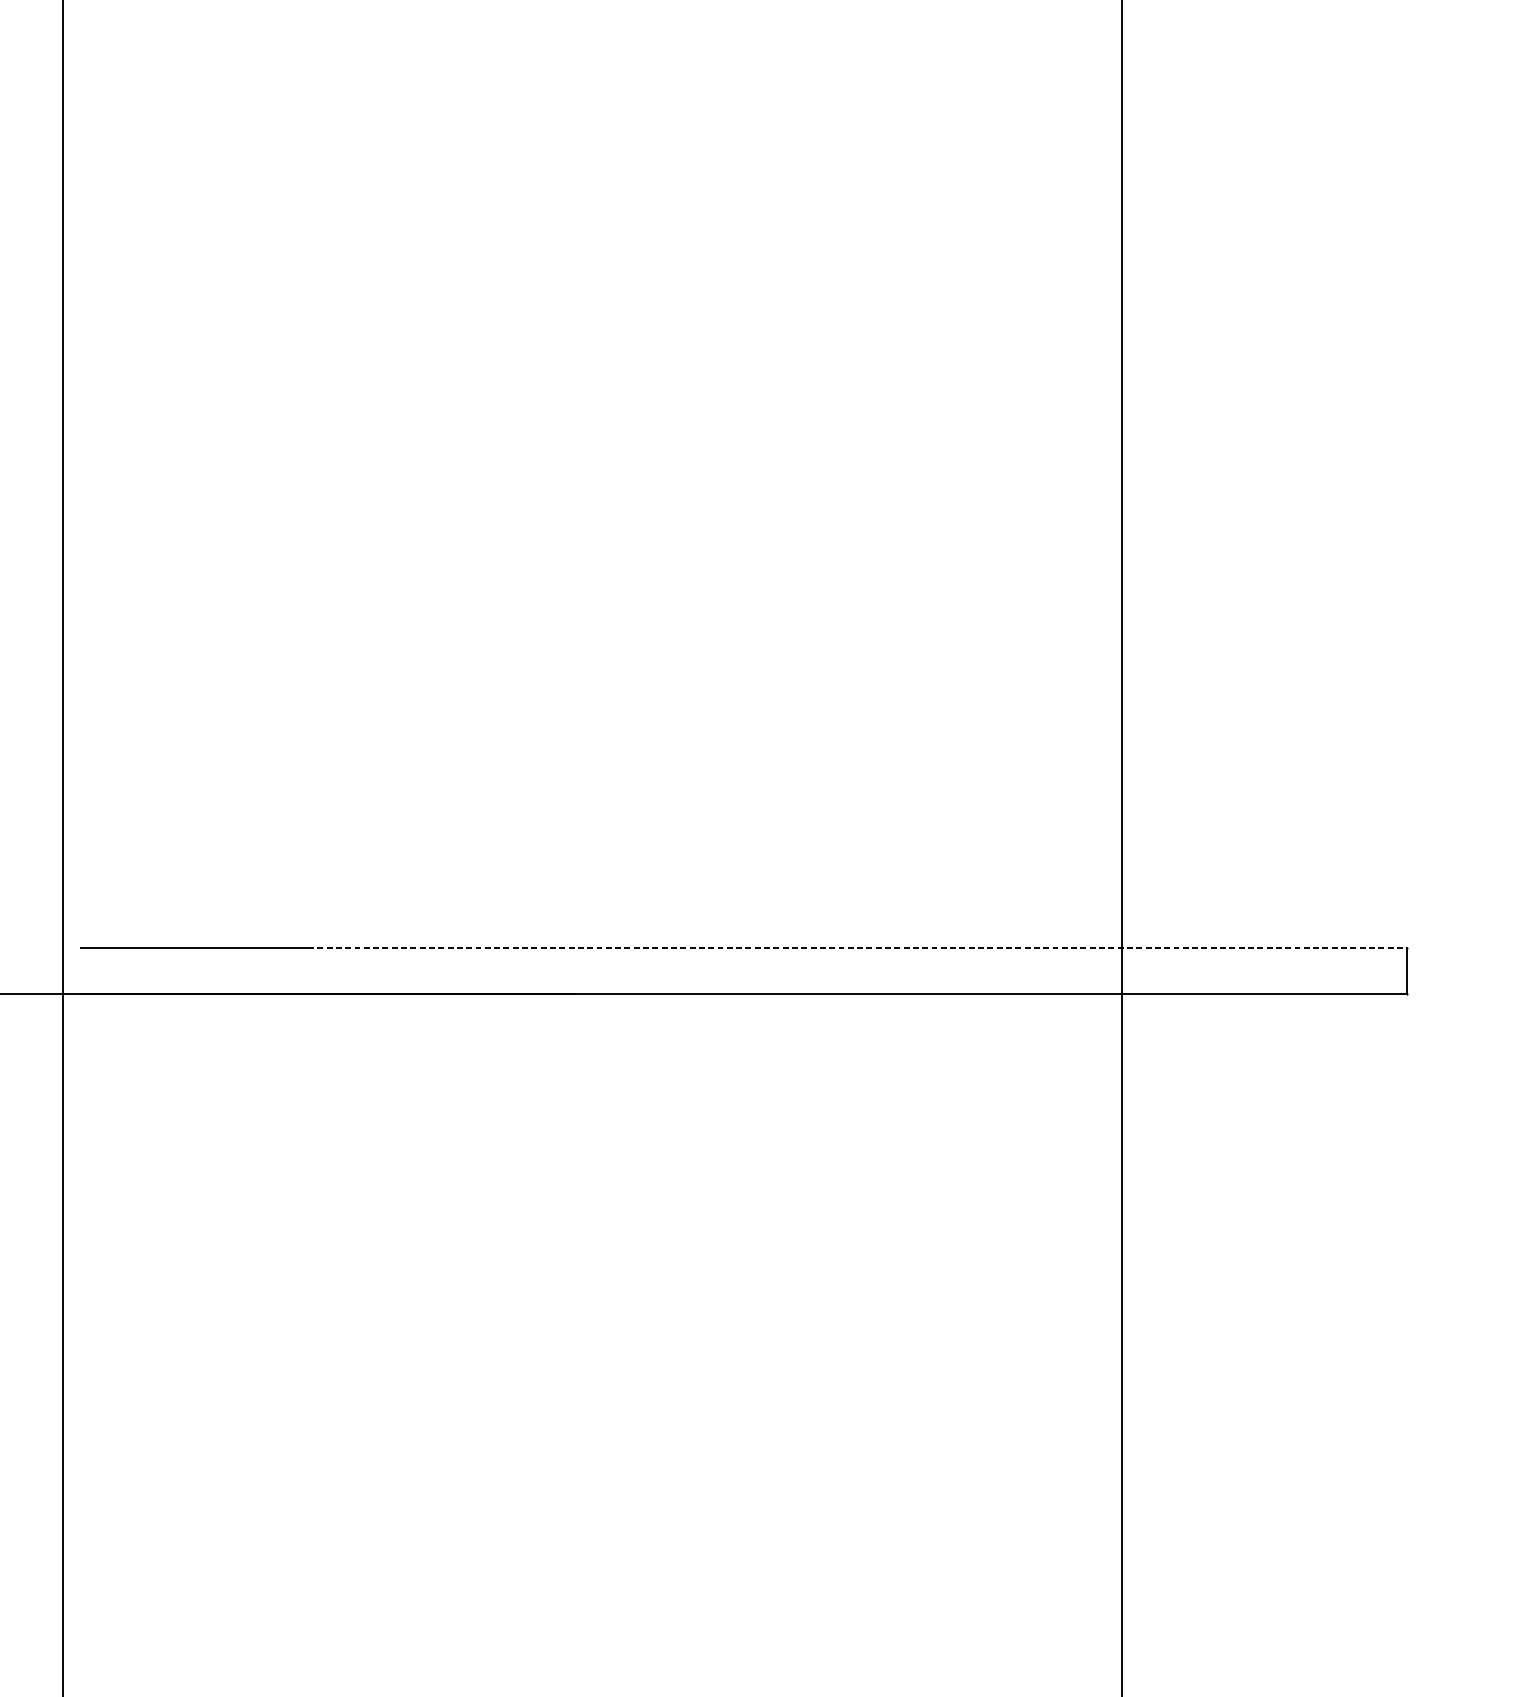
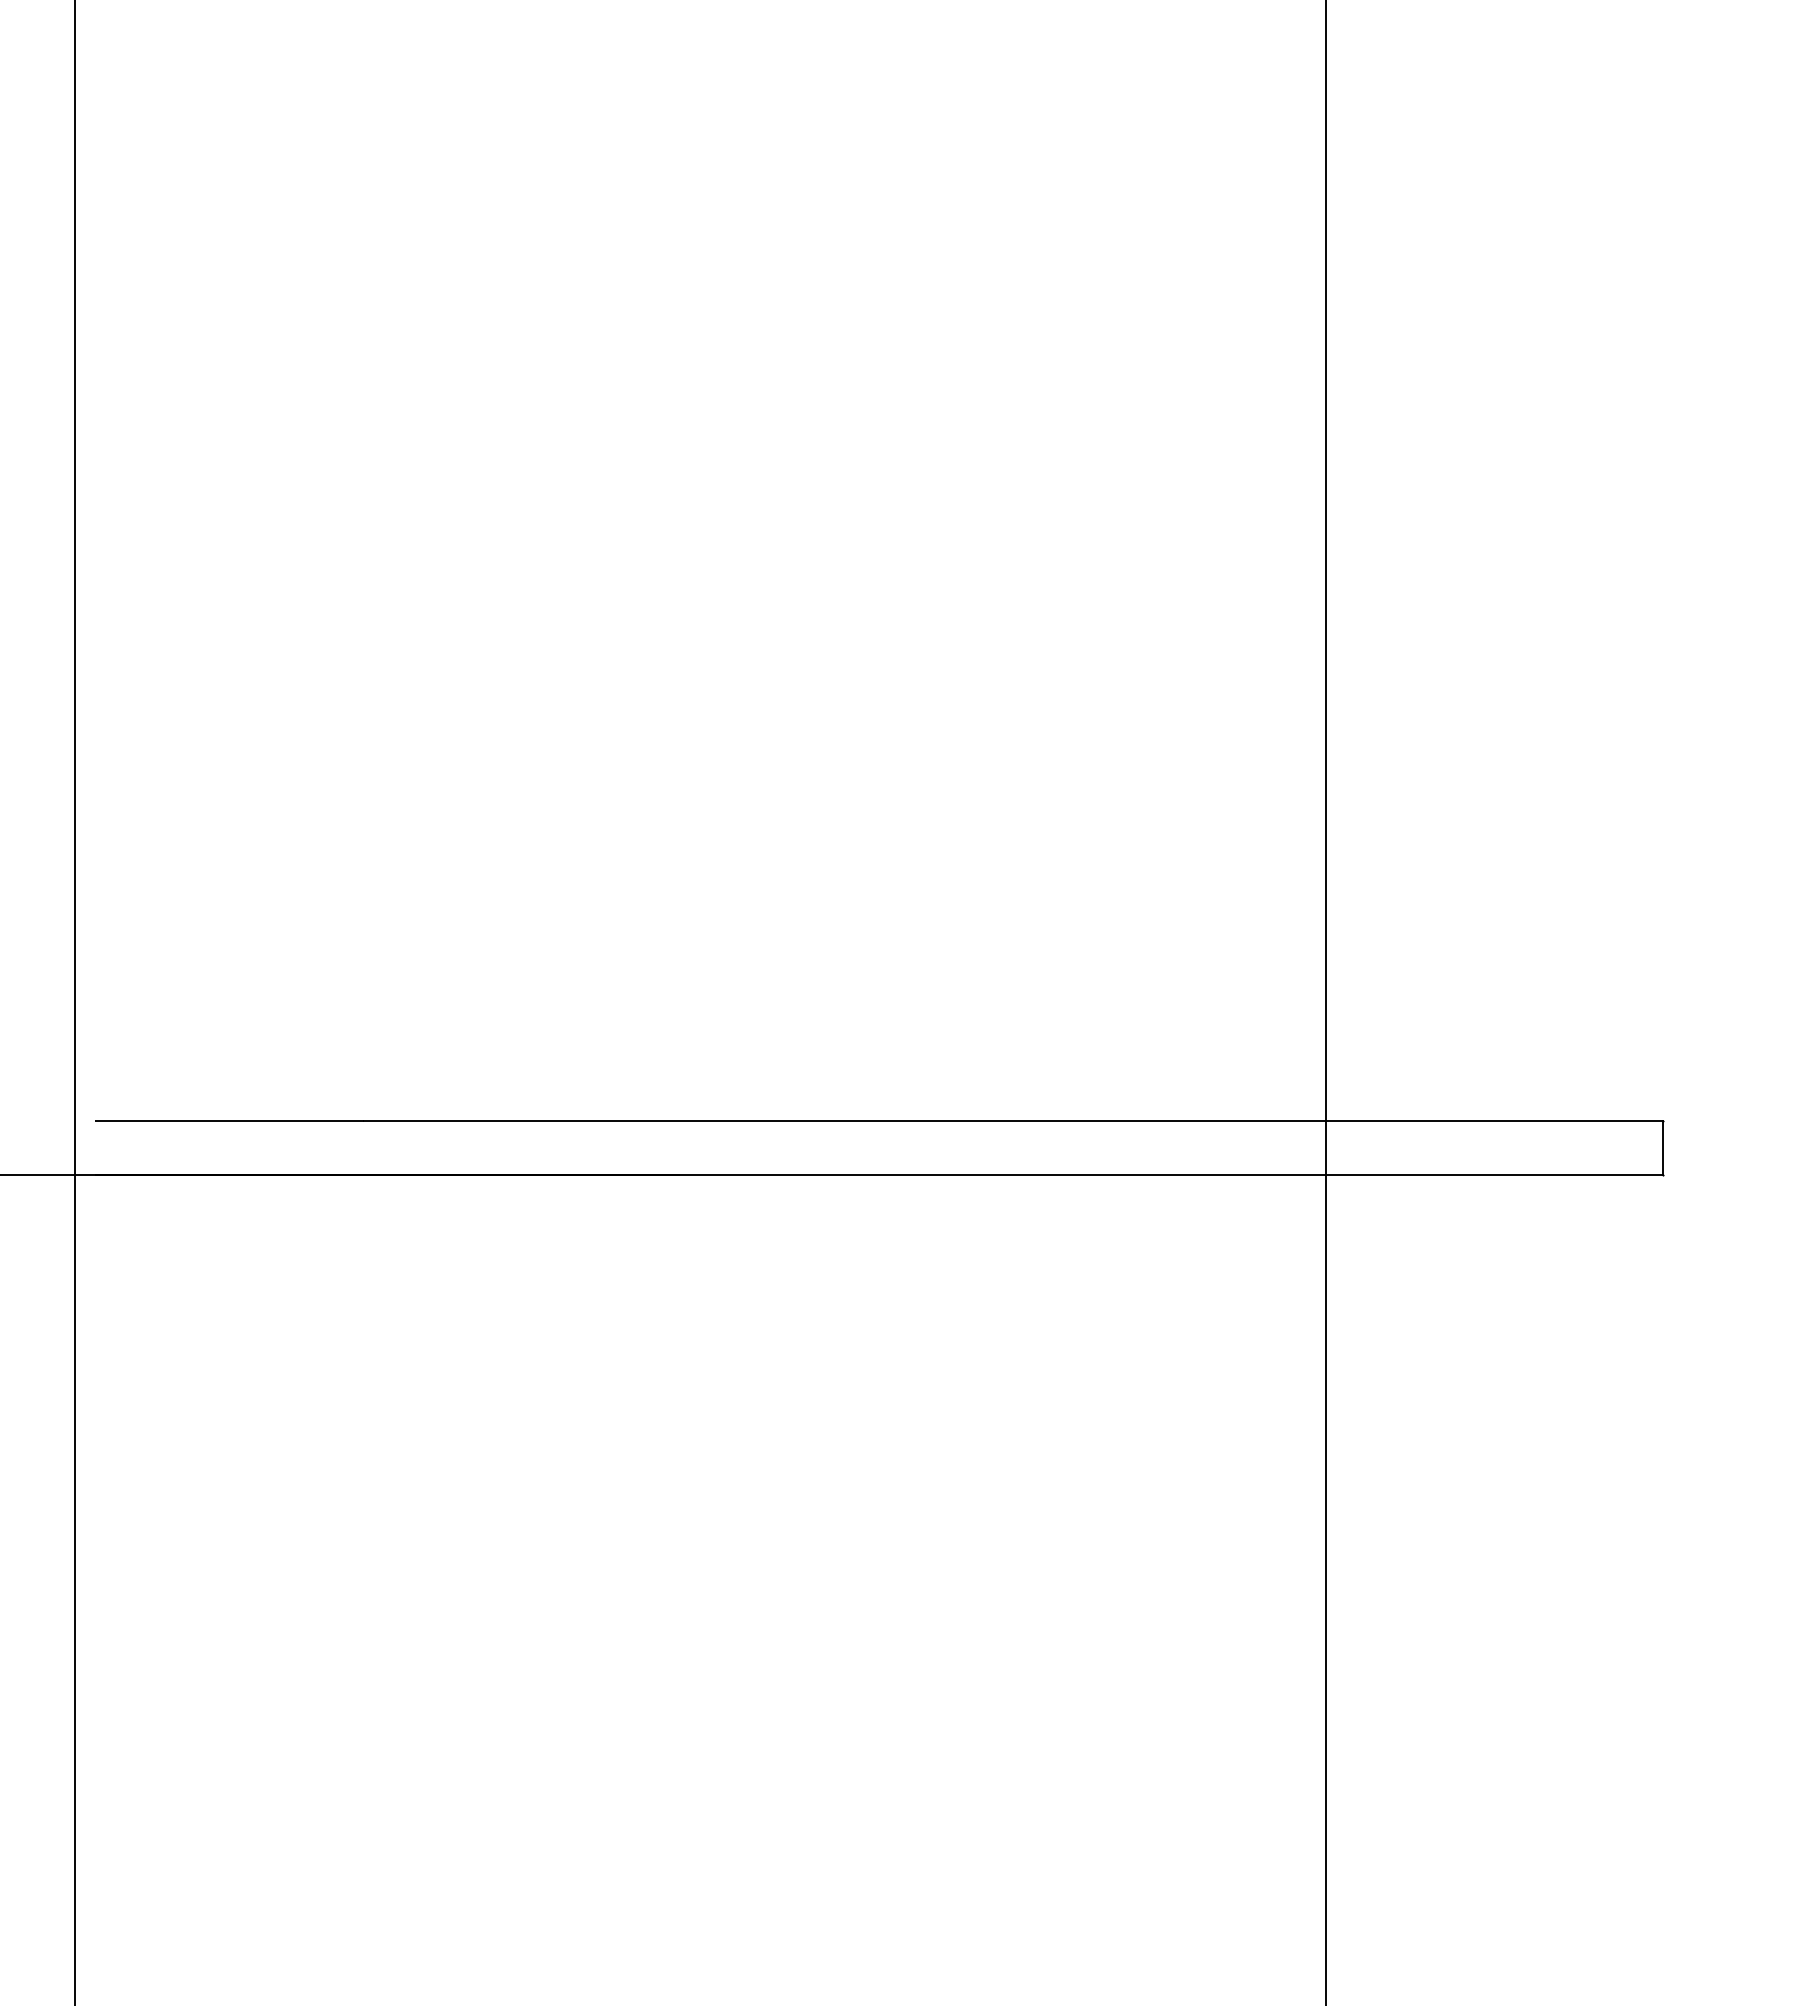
line: (857, 947) -> (1013, 1120), dashed -> solid

